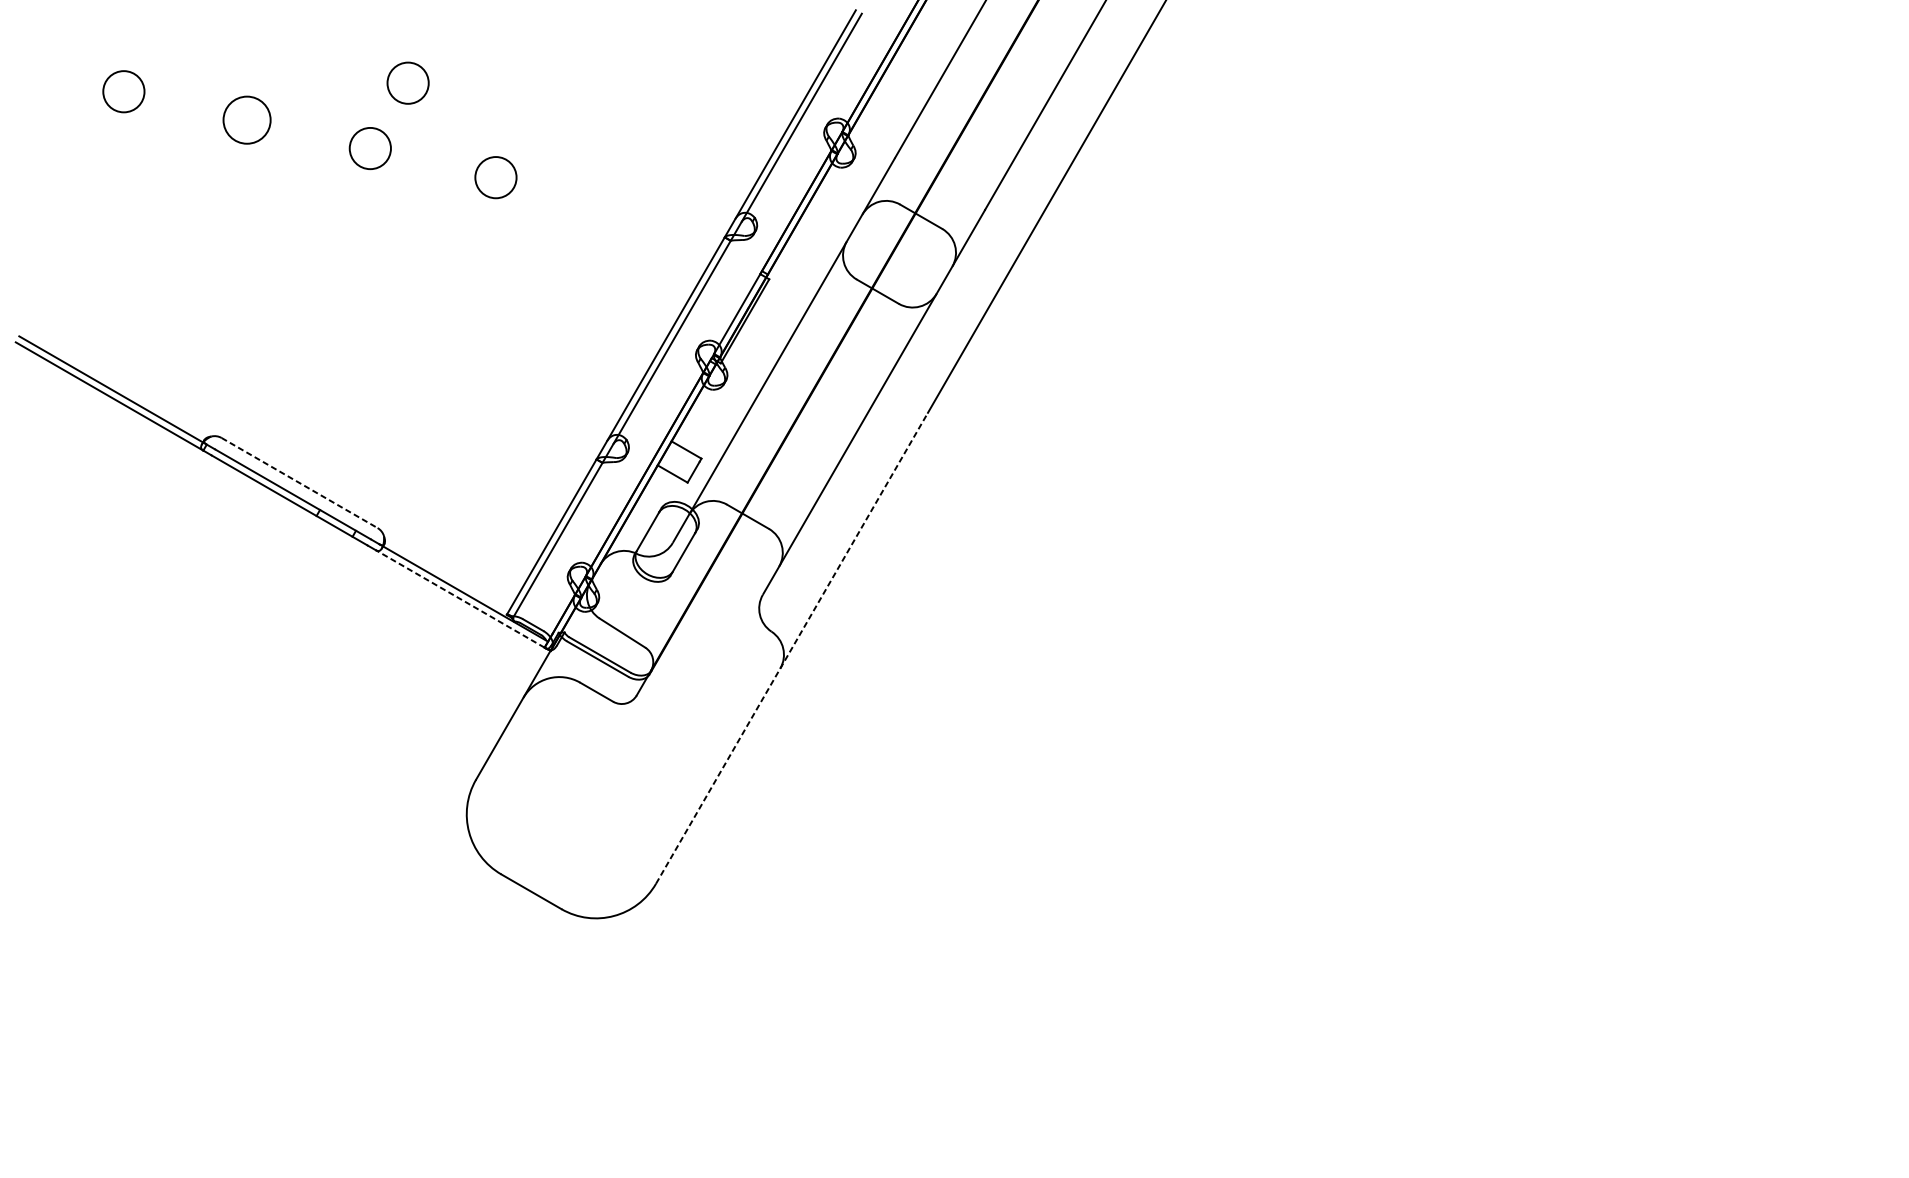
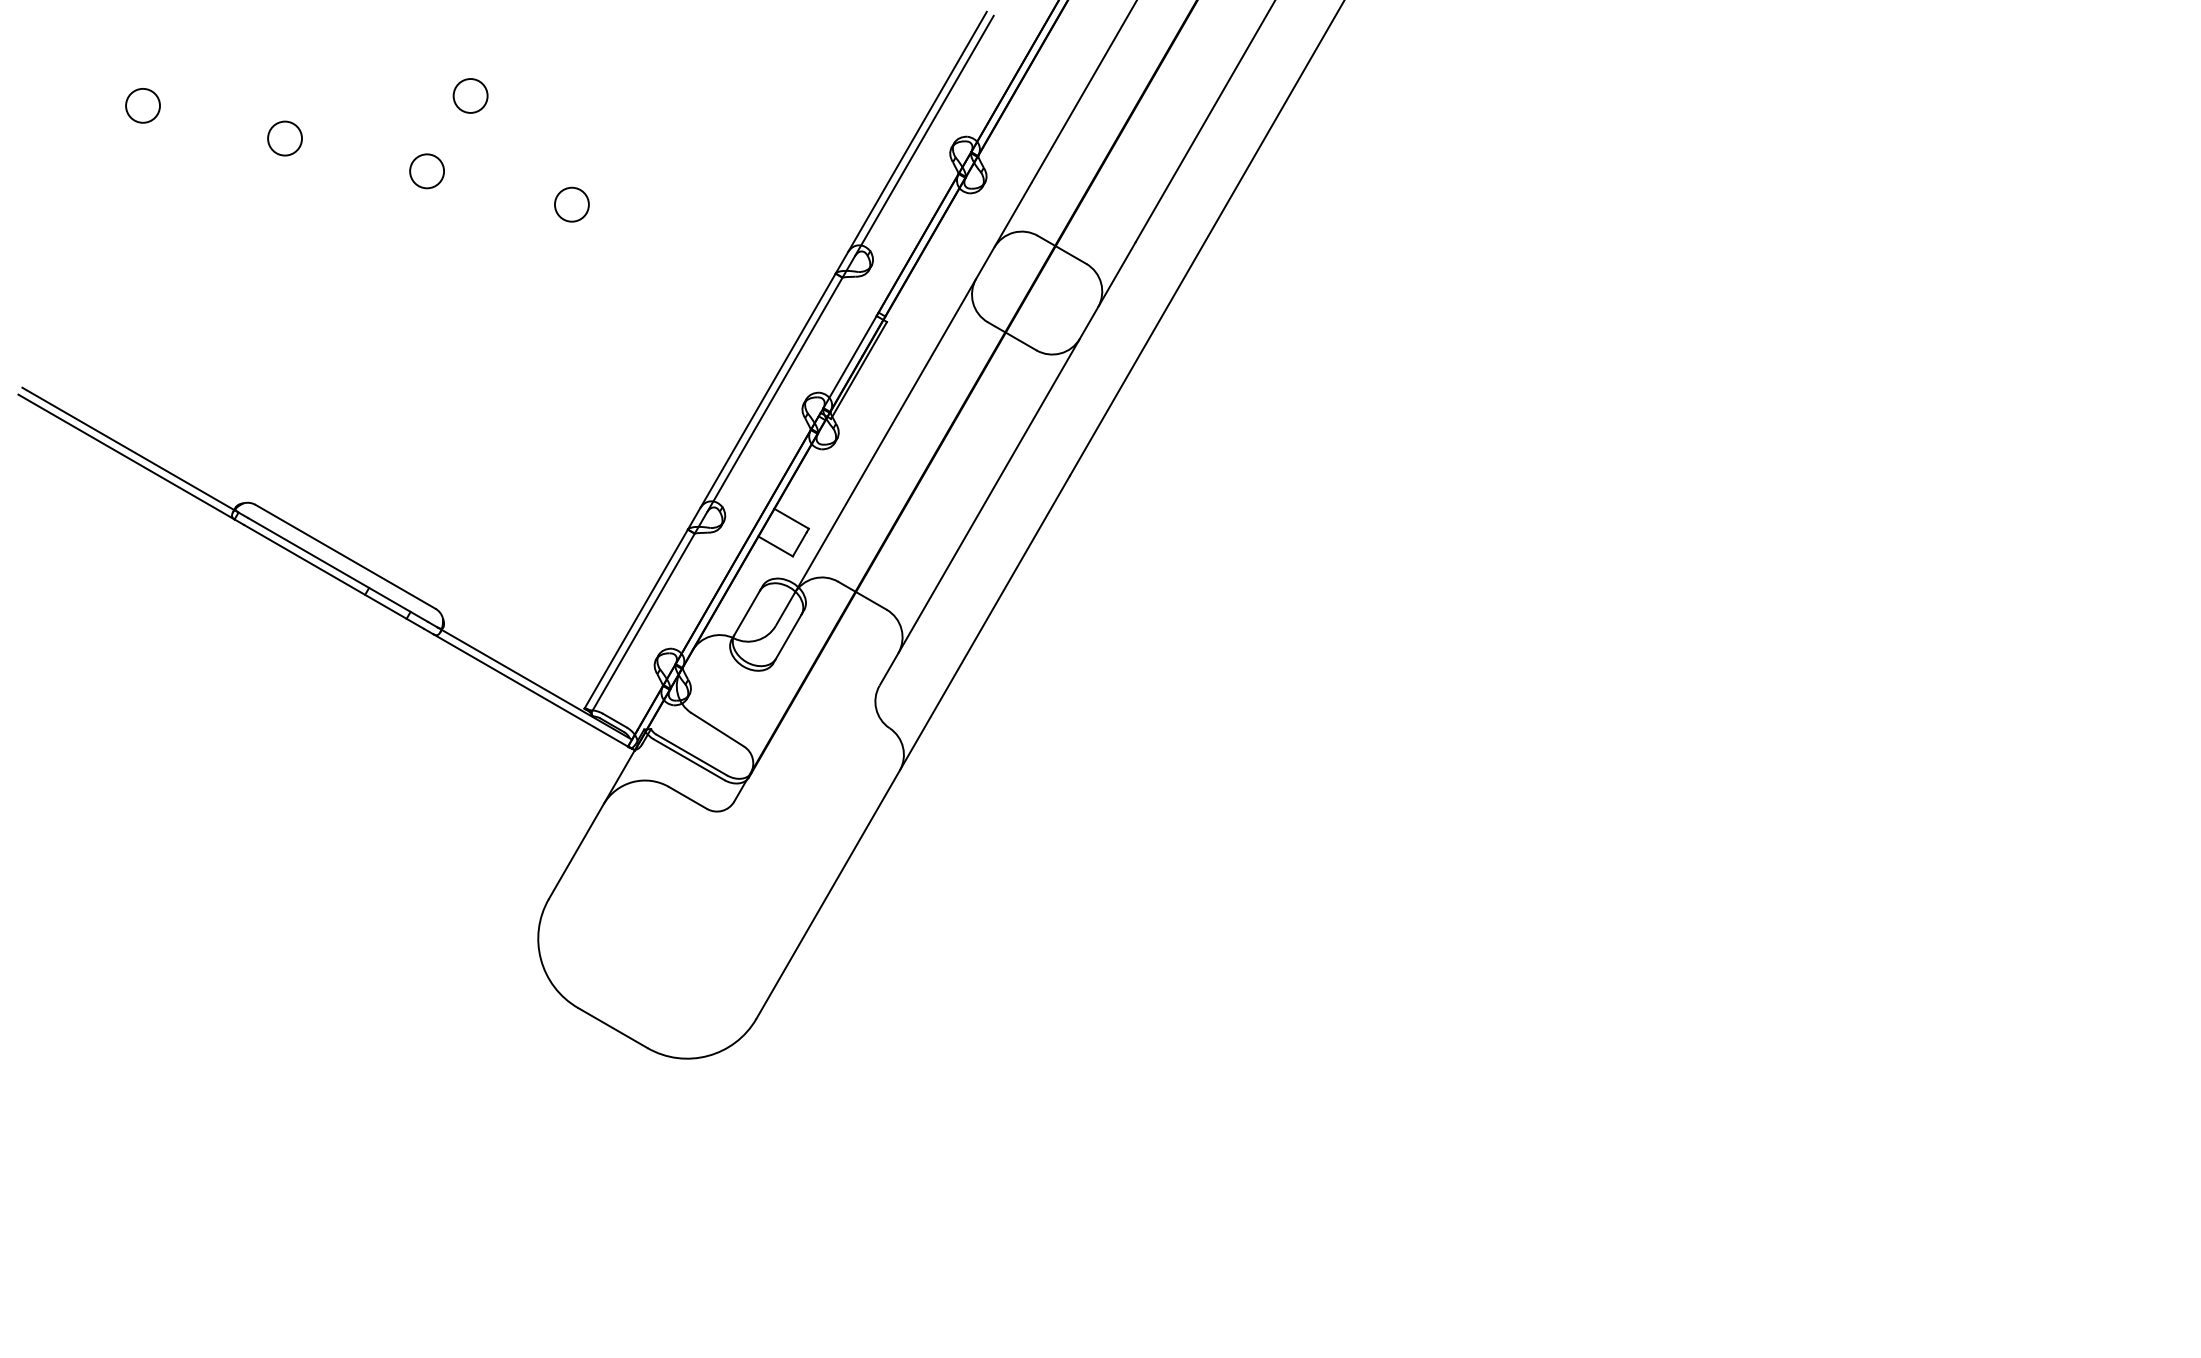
circle: (407, 82) -> (470, 95), size x0.71
circle: (123, 91) -> (142, 105), size x0.71
circle: (247, 120) -> (285, 138), size x0.62
circle: (369, 148) -> (426, 171), size x0.71
circle: (495, 177) -> (571, 204), size x0.71
line: (299, 482) -> (345, 556), dashed -> solid
line: (460, 598) -> (530, 690), dashed -> solid
line: (792, 647) -> (913, 746), dashed -> solid

